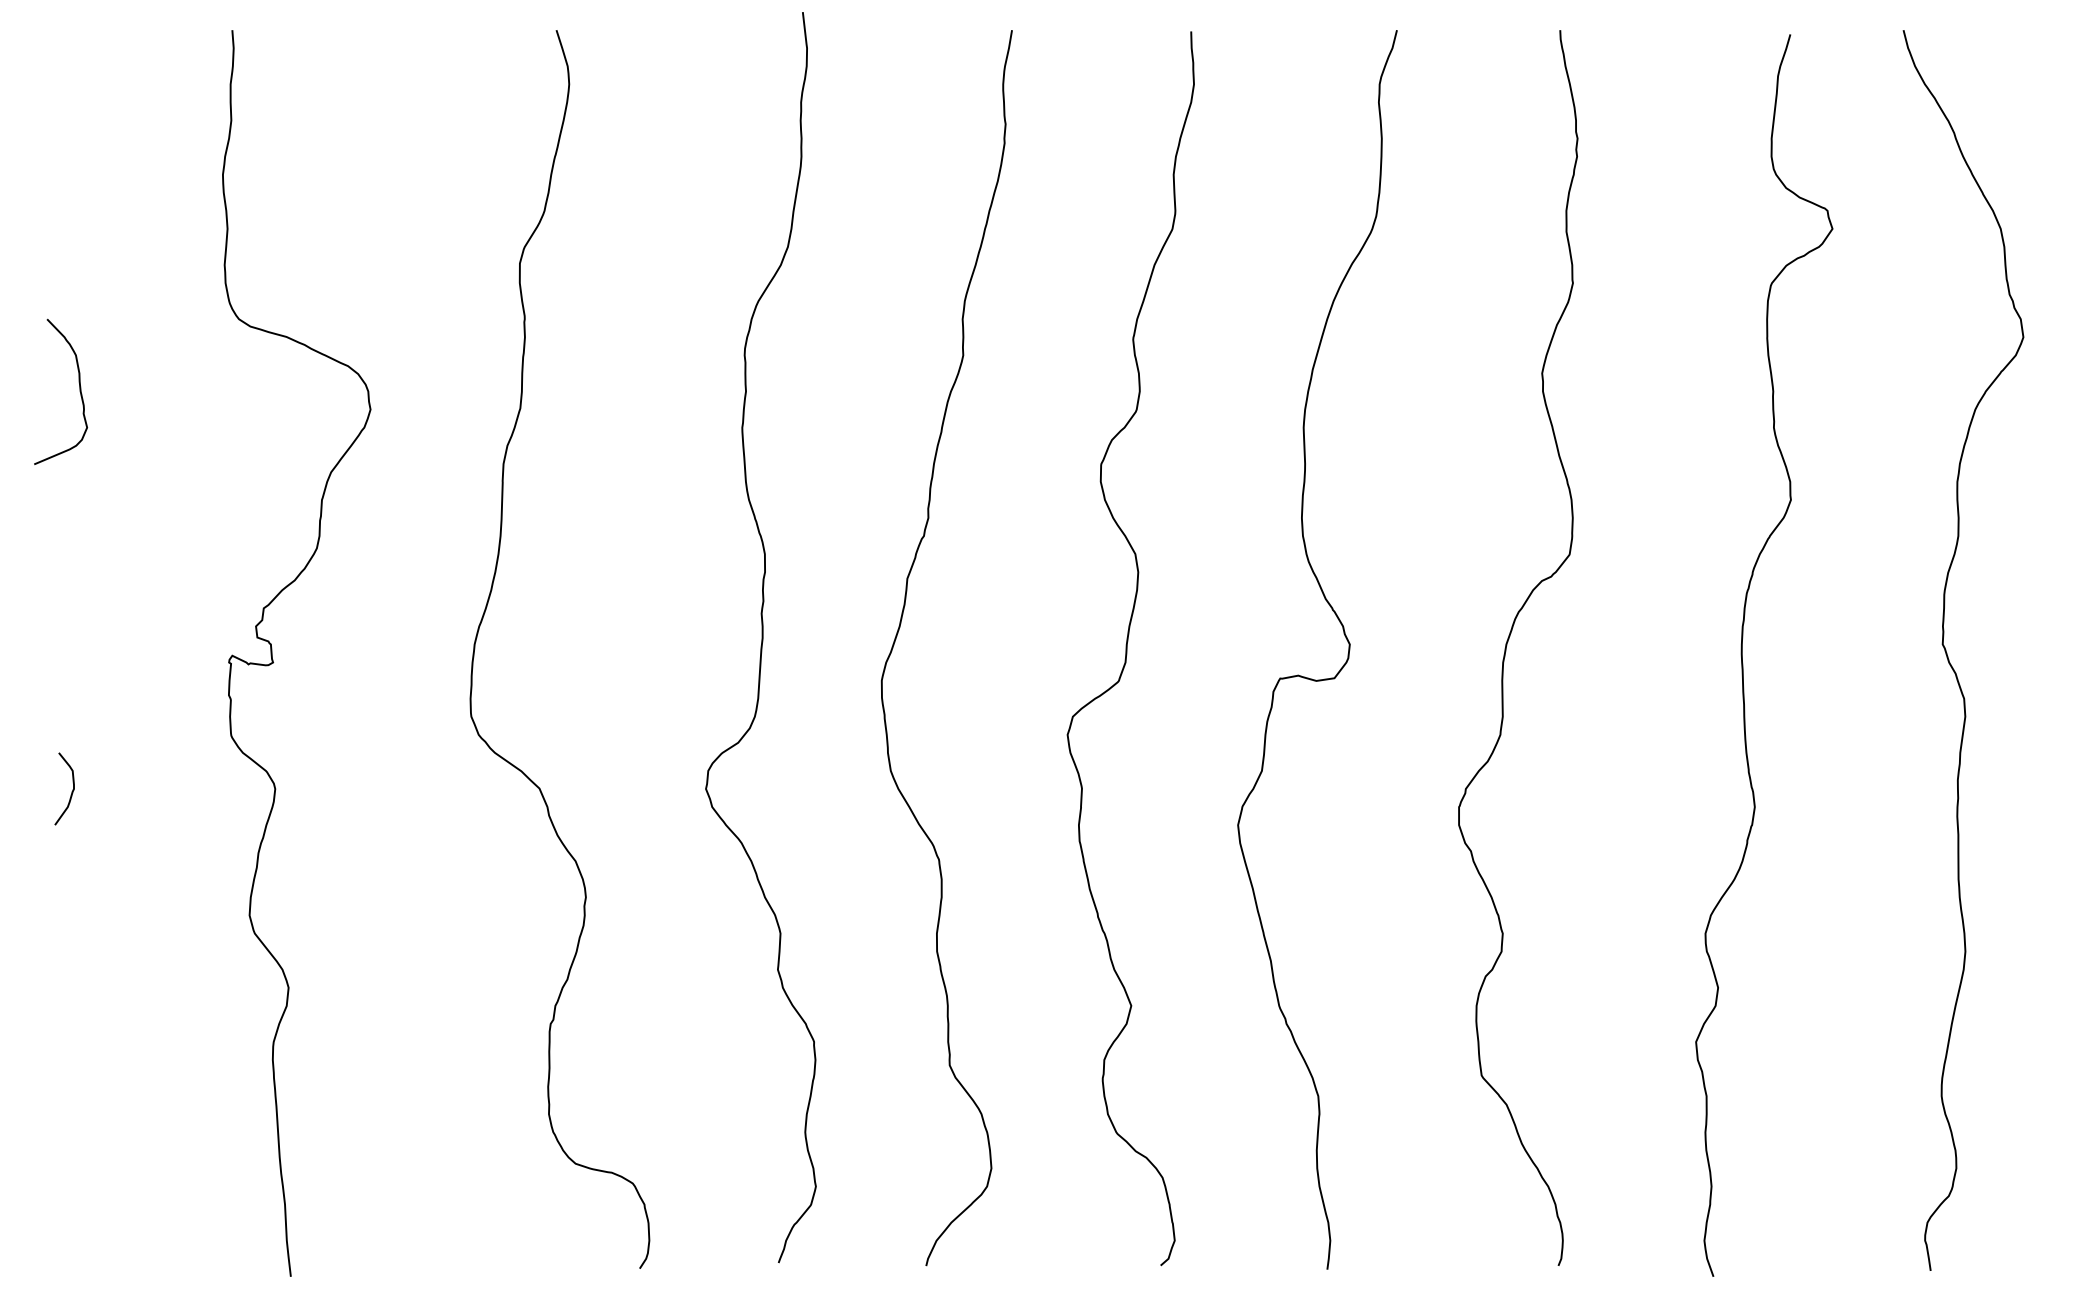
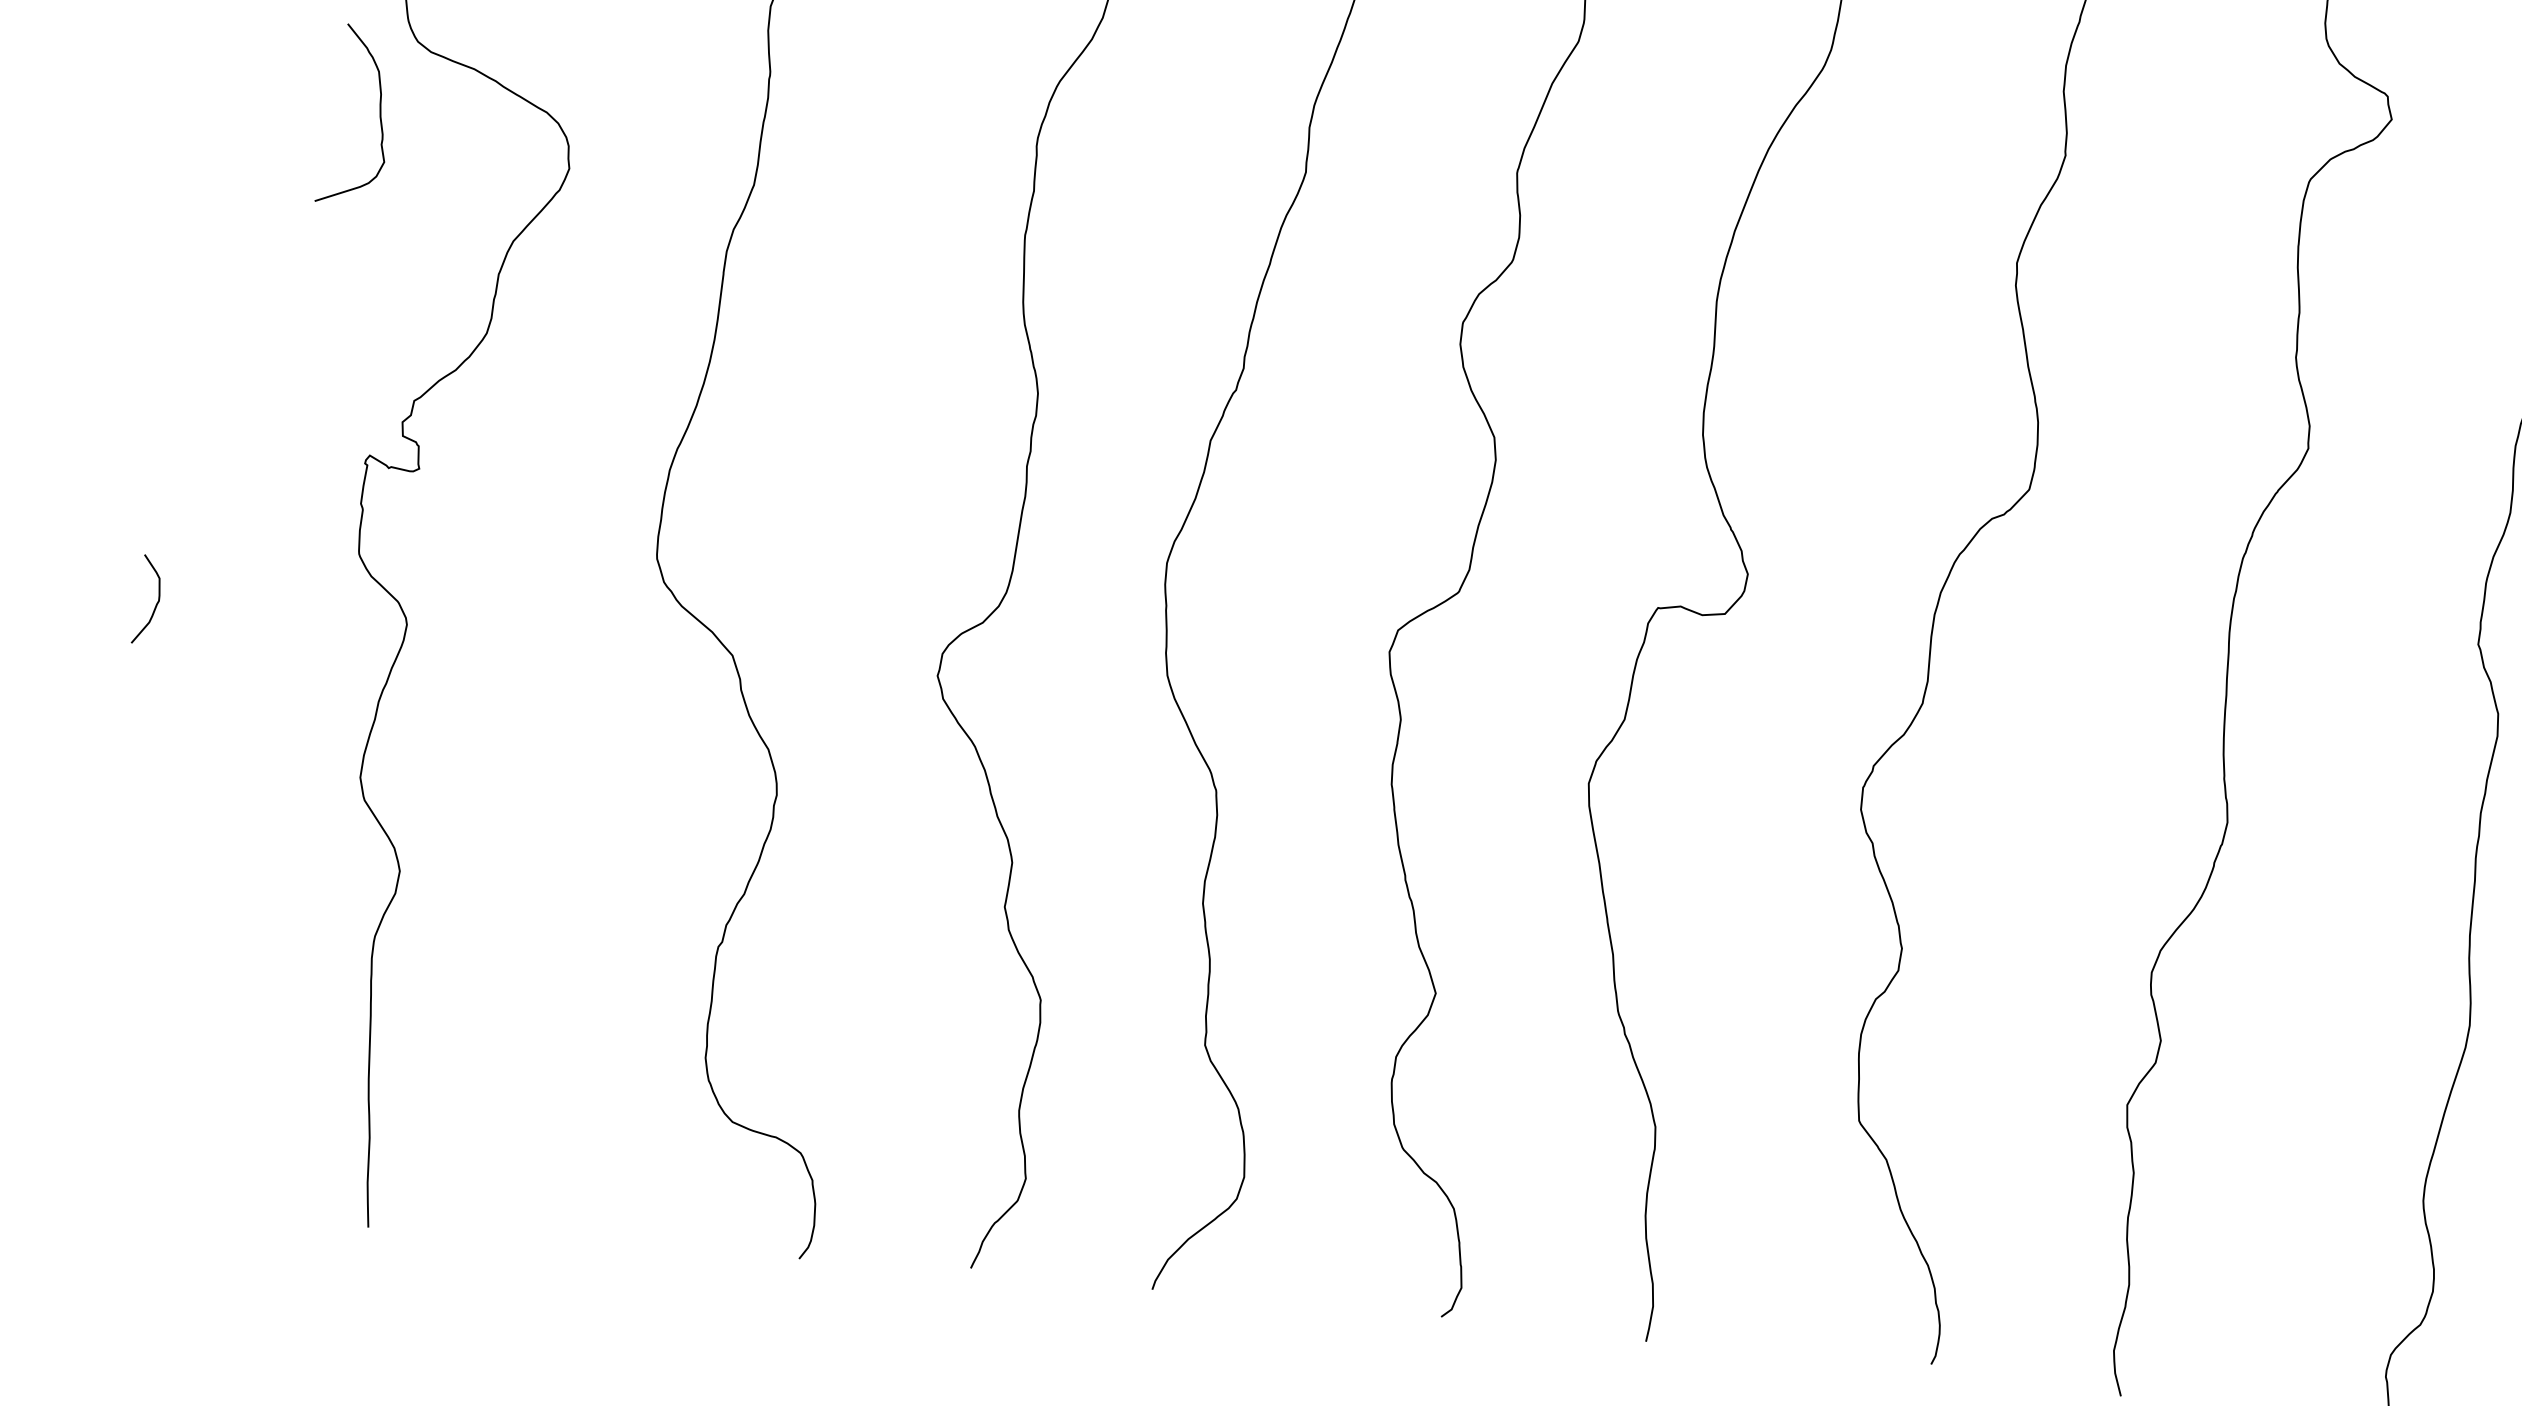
curve: (79, 391) -> (379, 116), moved

